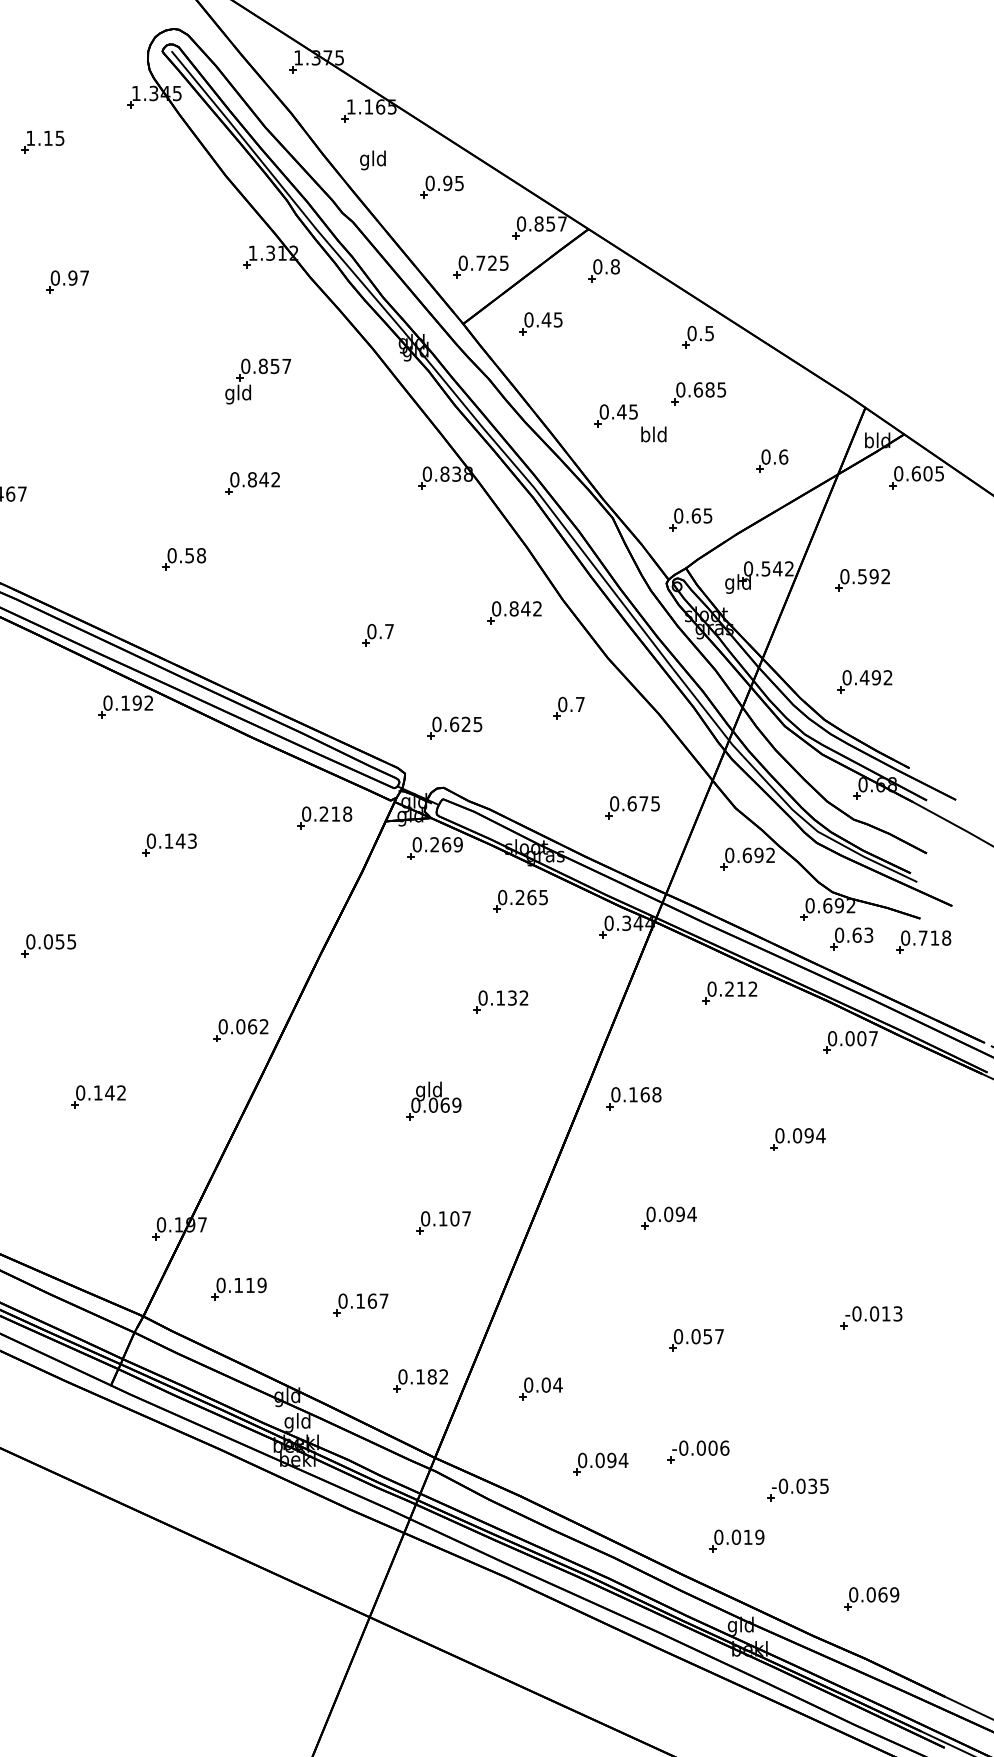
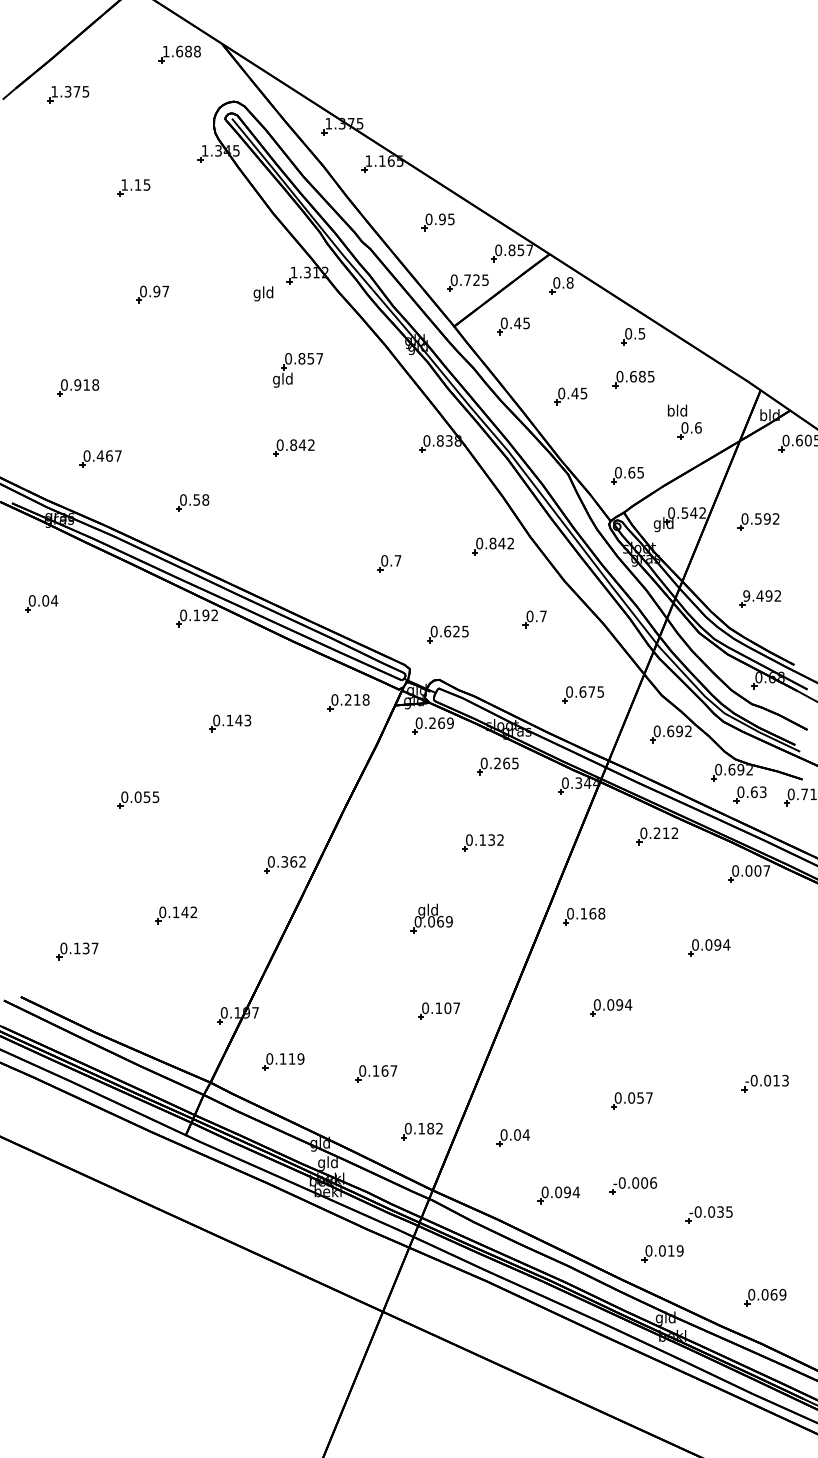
text: (373, 159) -> (263, 293), moved
text: (653, 434) -> (677, 410), moved
part: (184, 558) -> (192, 502), moved
text: (846, 677) -> (746, 595), 0.492 -> 9.492
text: (240, 1026) -> (284, 861), 0.062 -> 0.362

